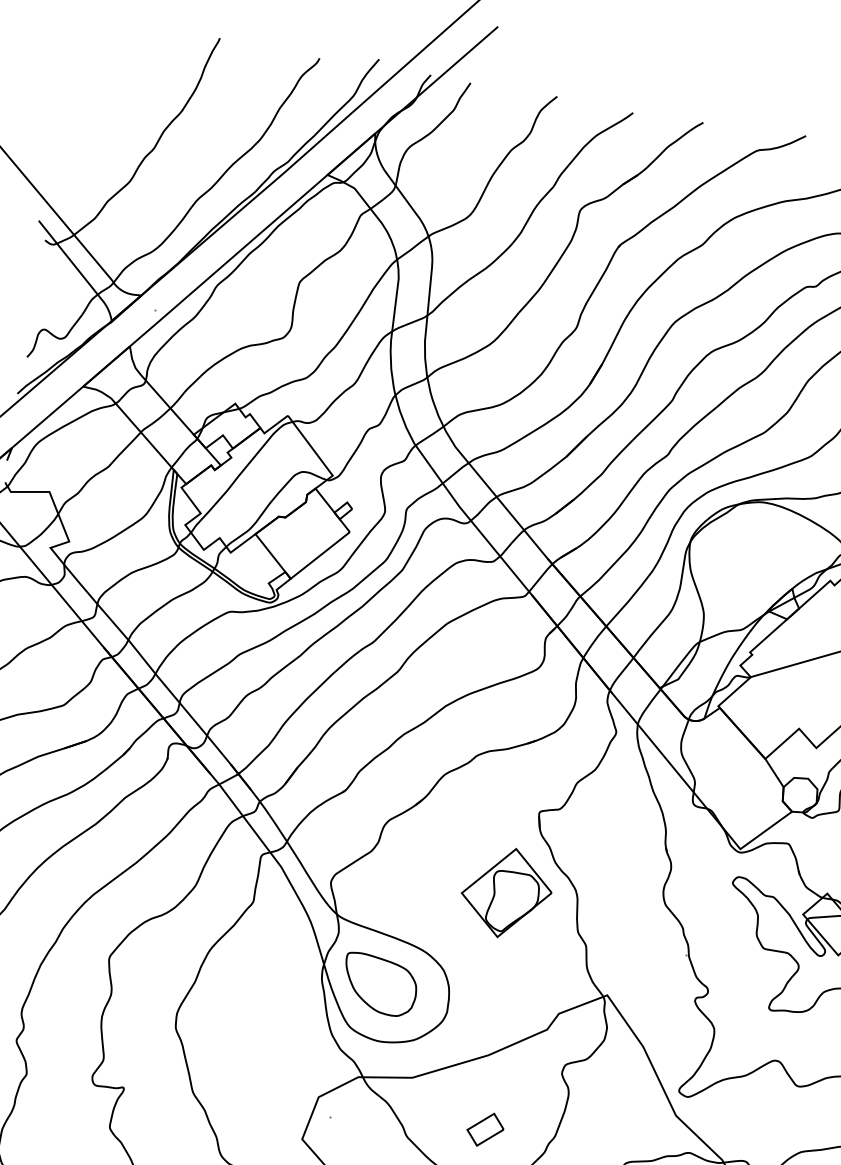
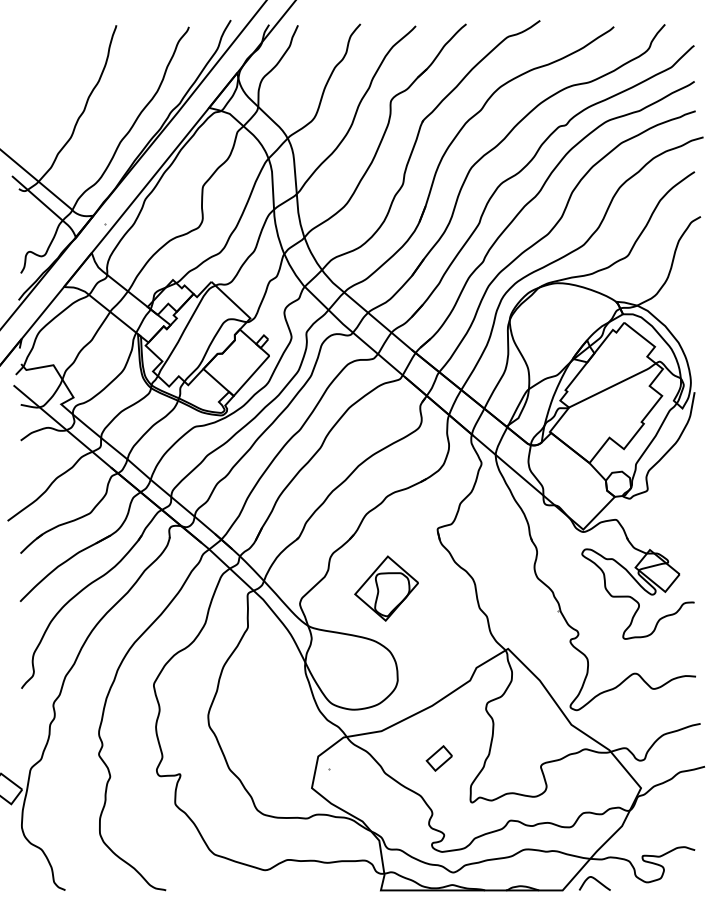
part: (506, 892) -> (386, 588), moved
part: (379, 984) -> (346, 669), removed

